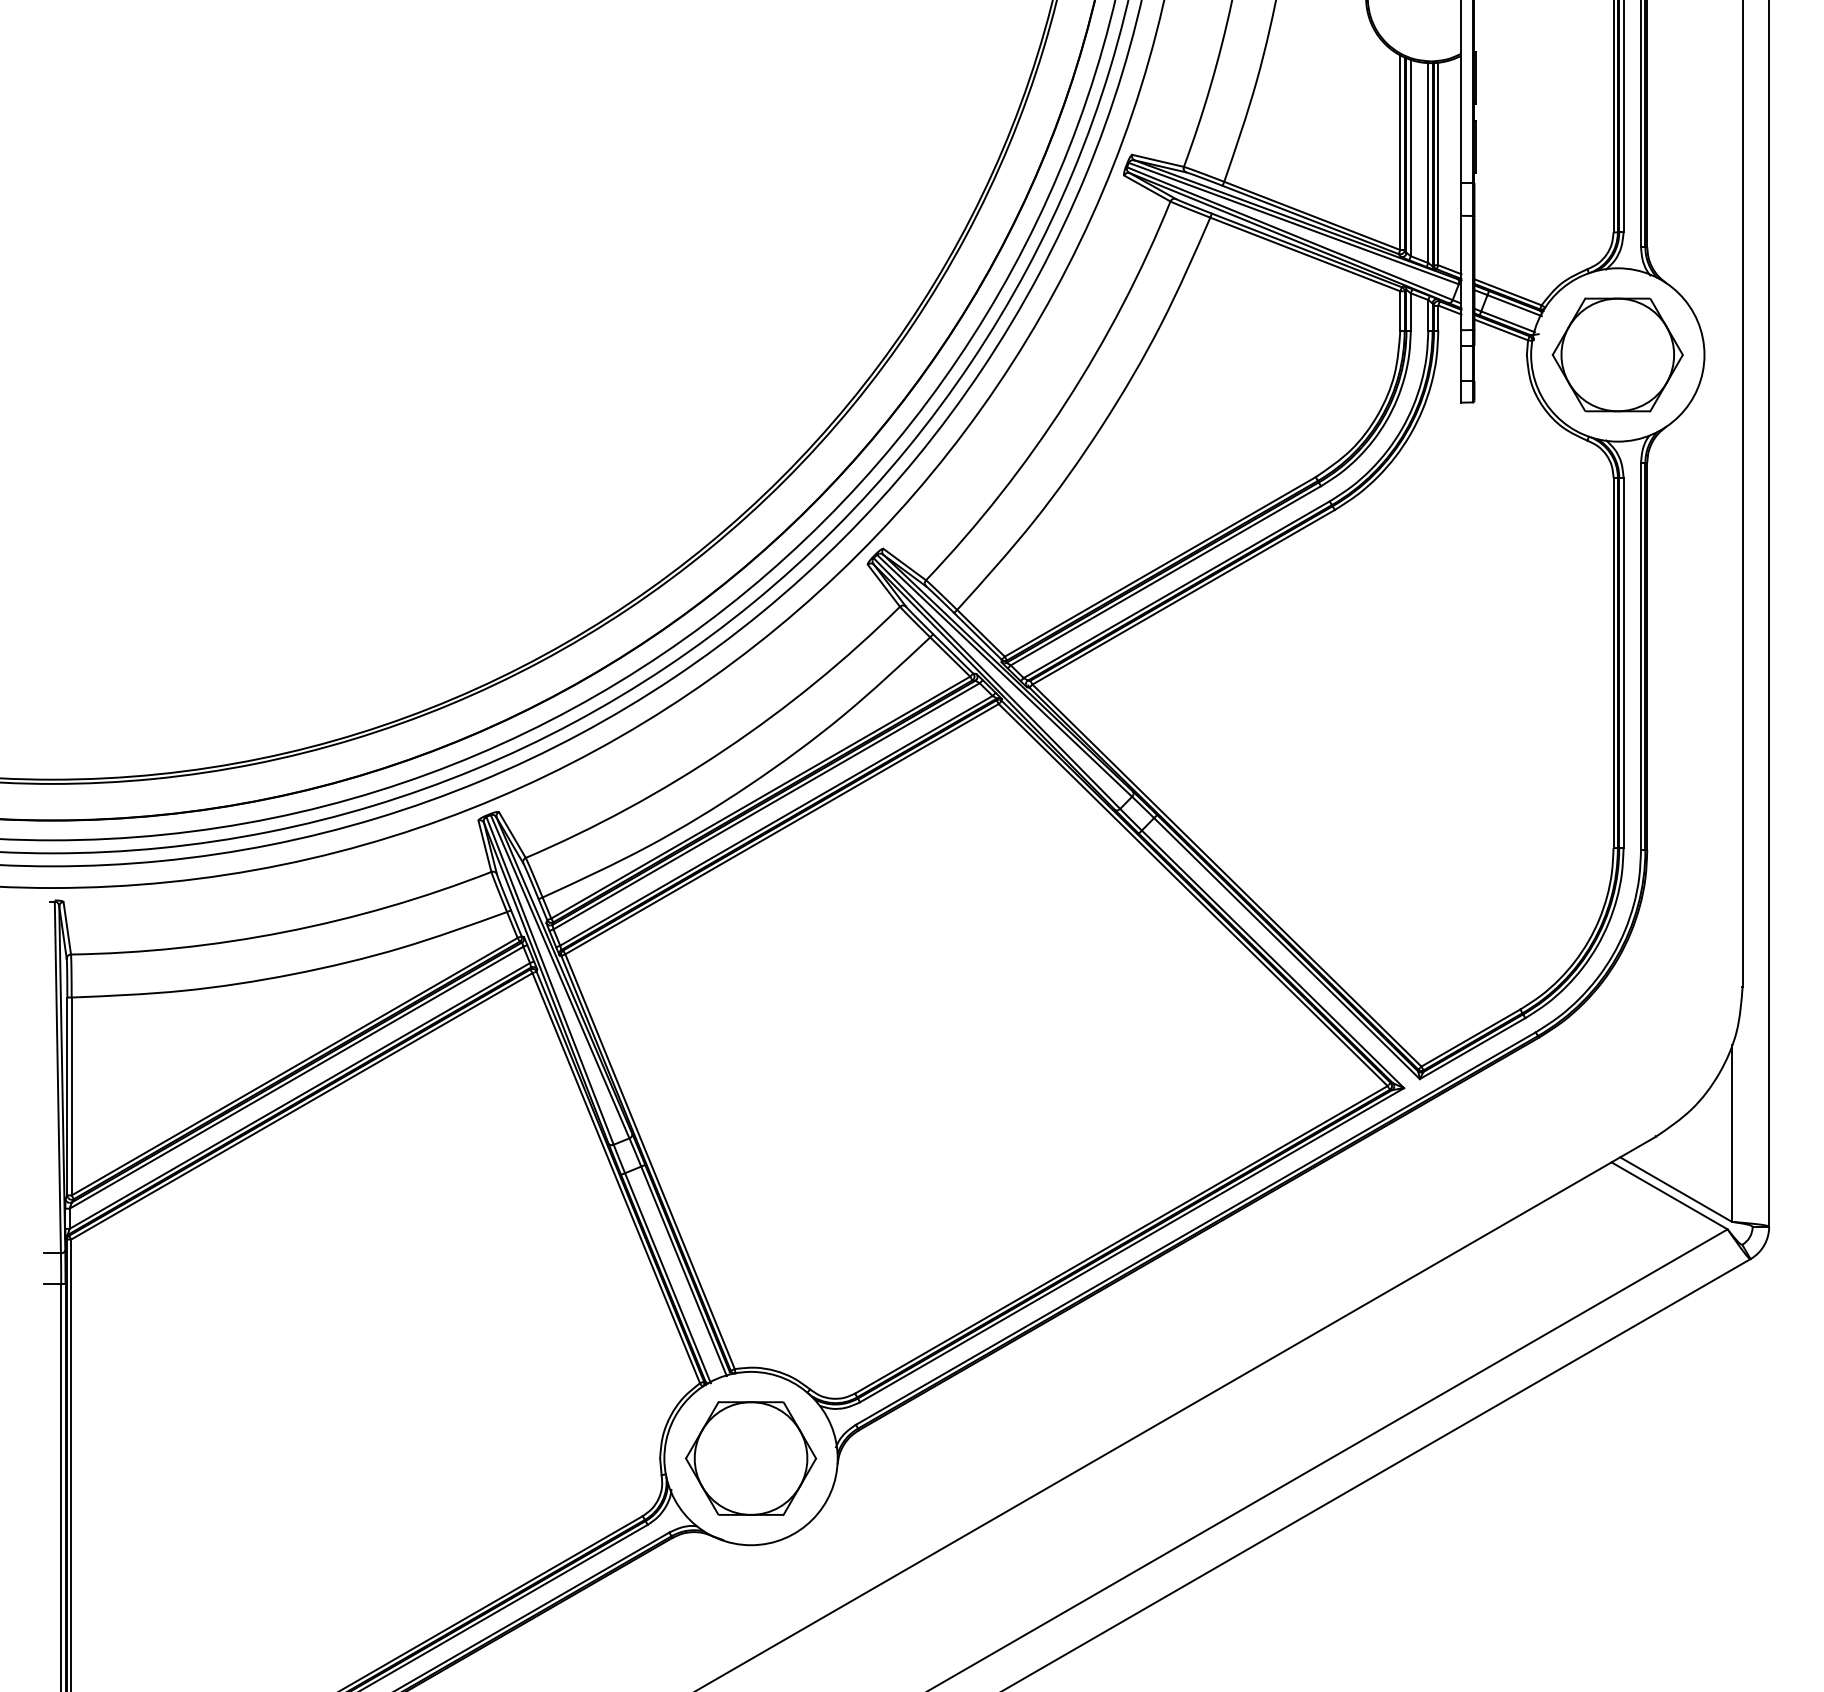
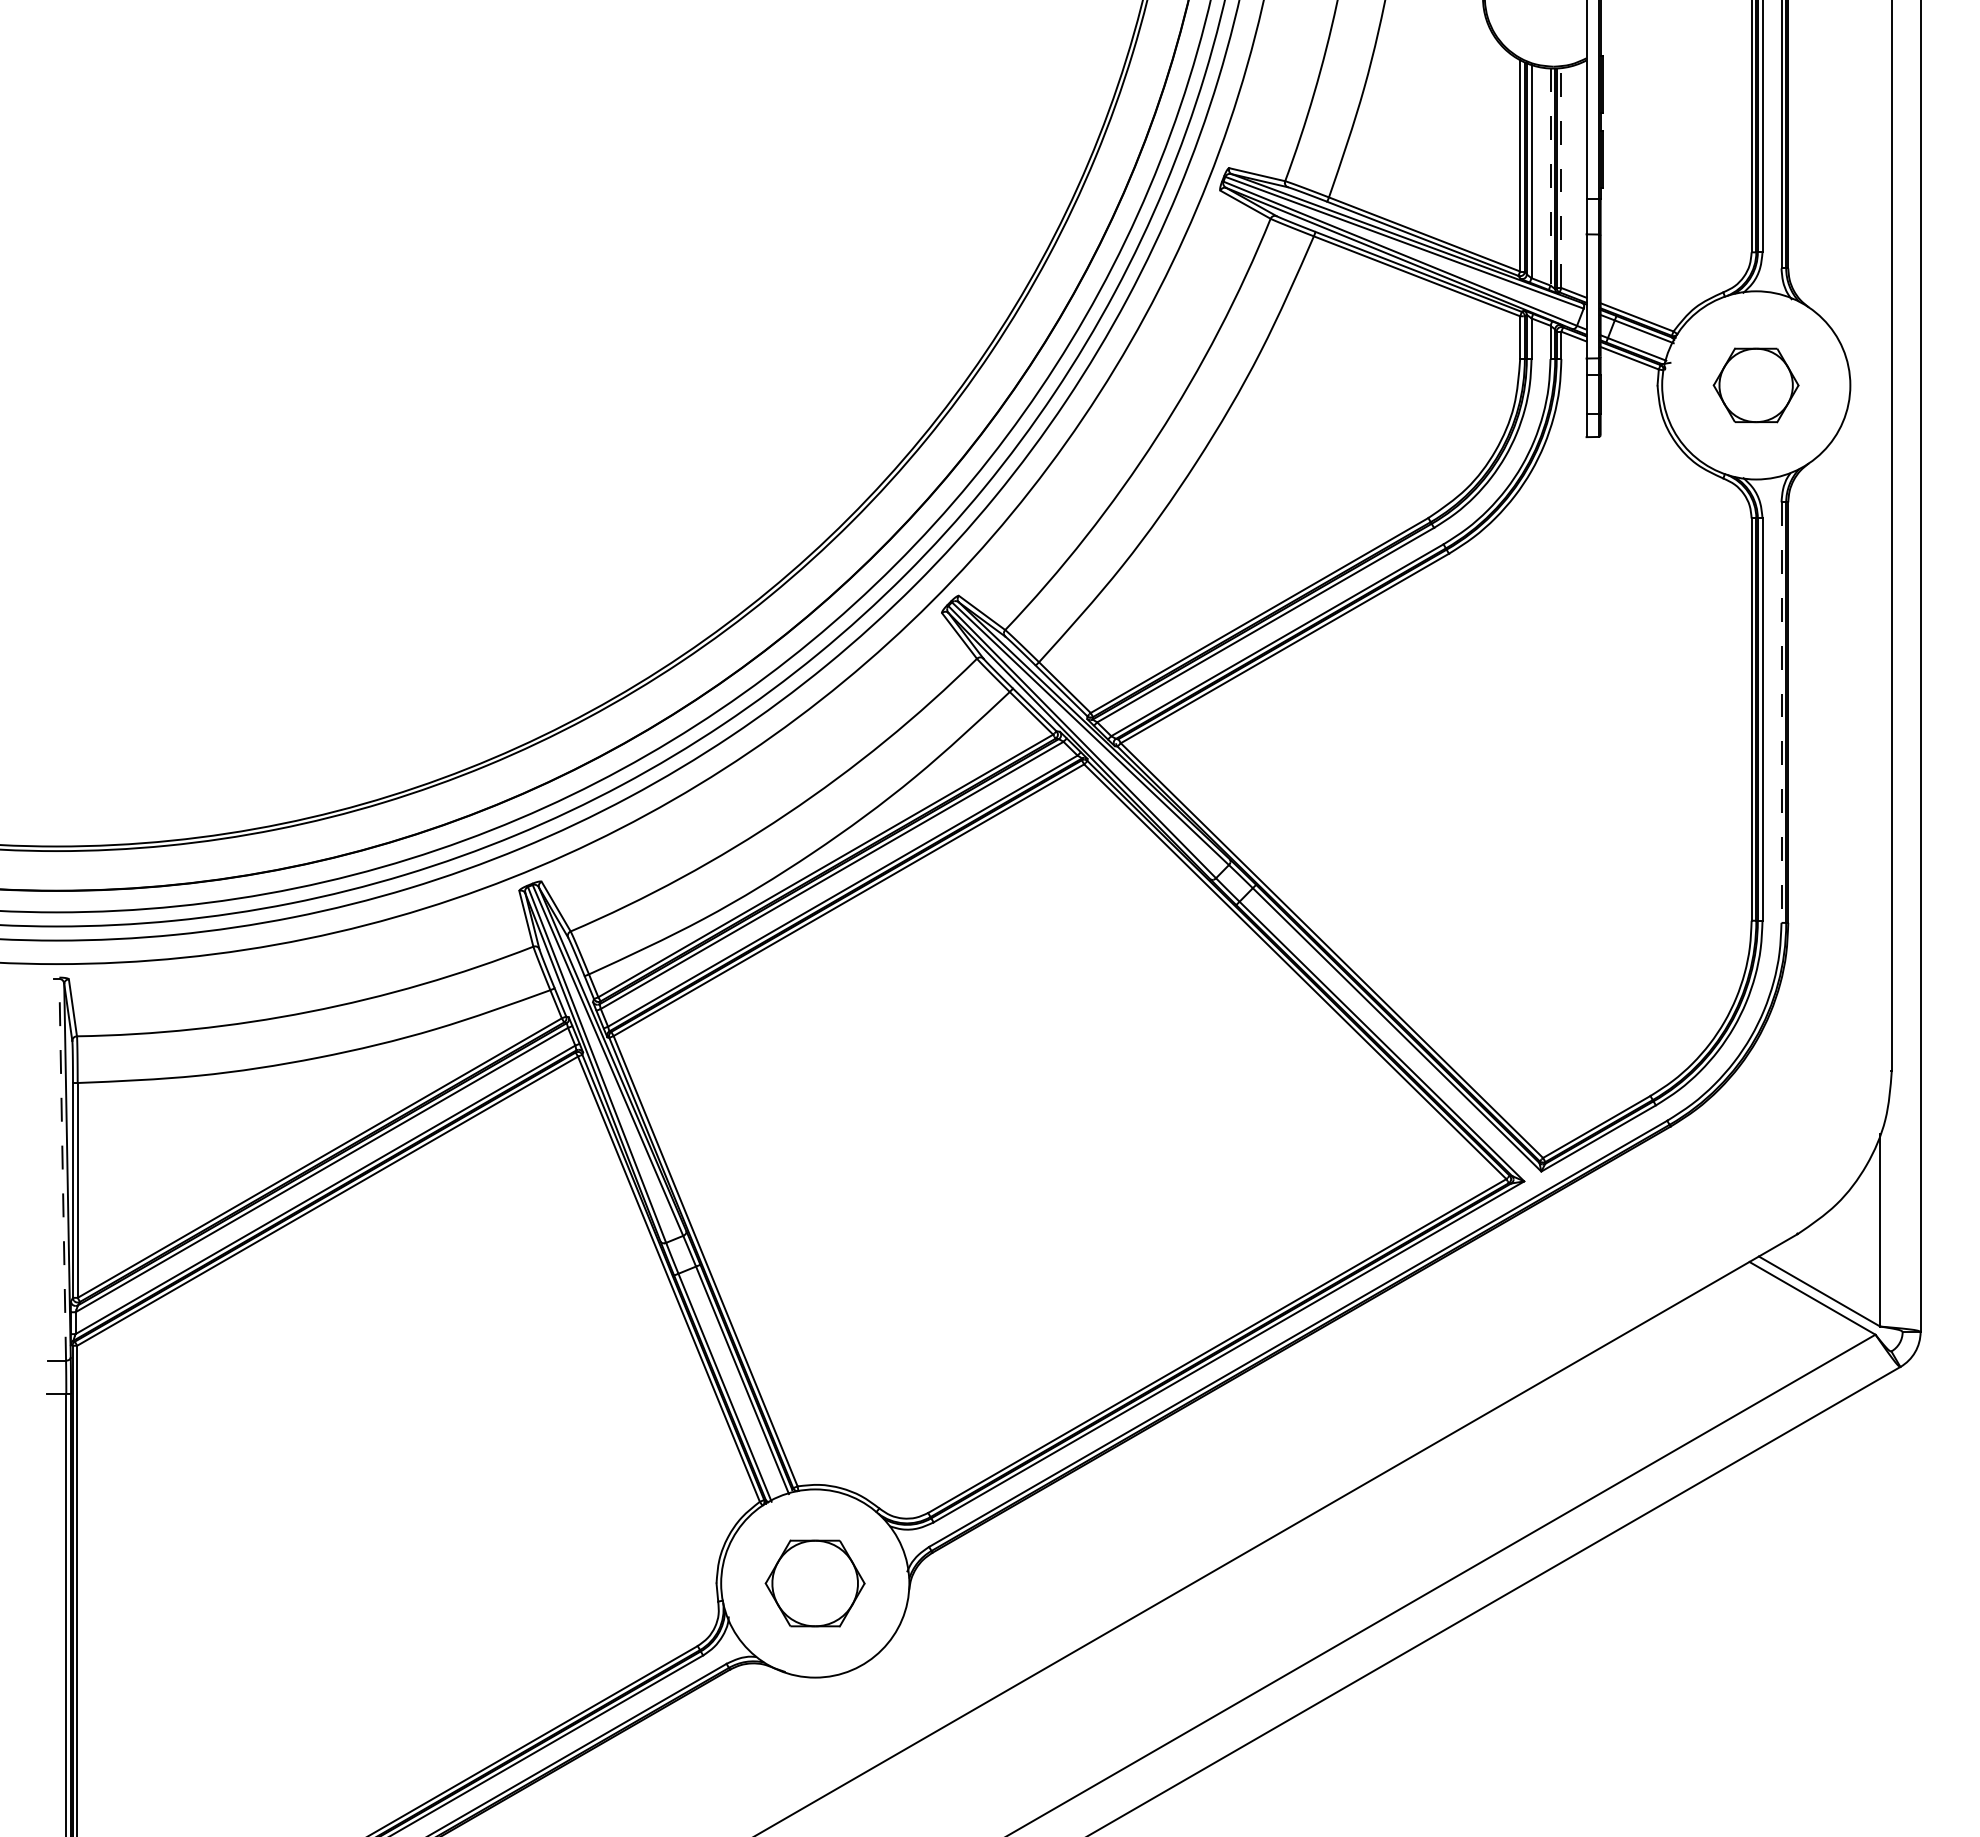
line: (1428, 163) -> (1550, 177), solid -> dashed
line: (1438, 164) -> (1561, 178), solid -> dashed
part: (1617, 355) -> (1755, 385), size x0.6
line: (1641, 657) -> (1781, 713), solid -> dashed
line: (57, 1077) -> (62, 1169), solid -> dashed
part: (750, 1458) -> (814, 1583), size x0.7

